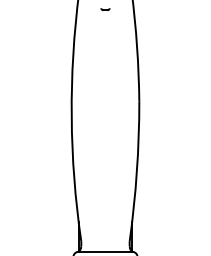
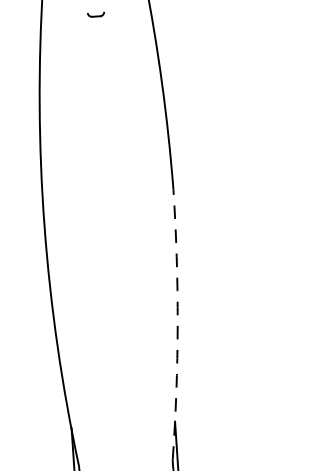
arc: (136, 171) -> (176, 324), solid -> dashed

